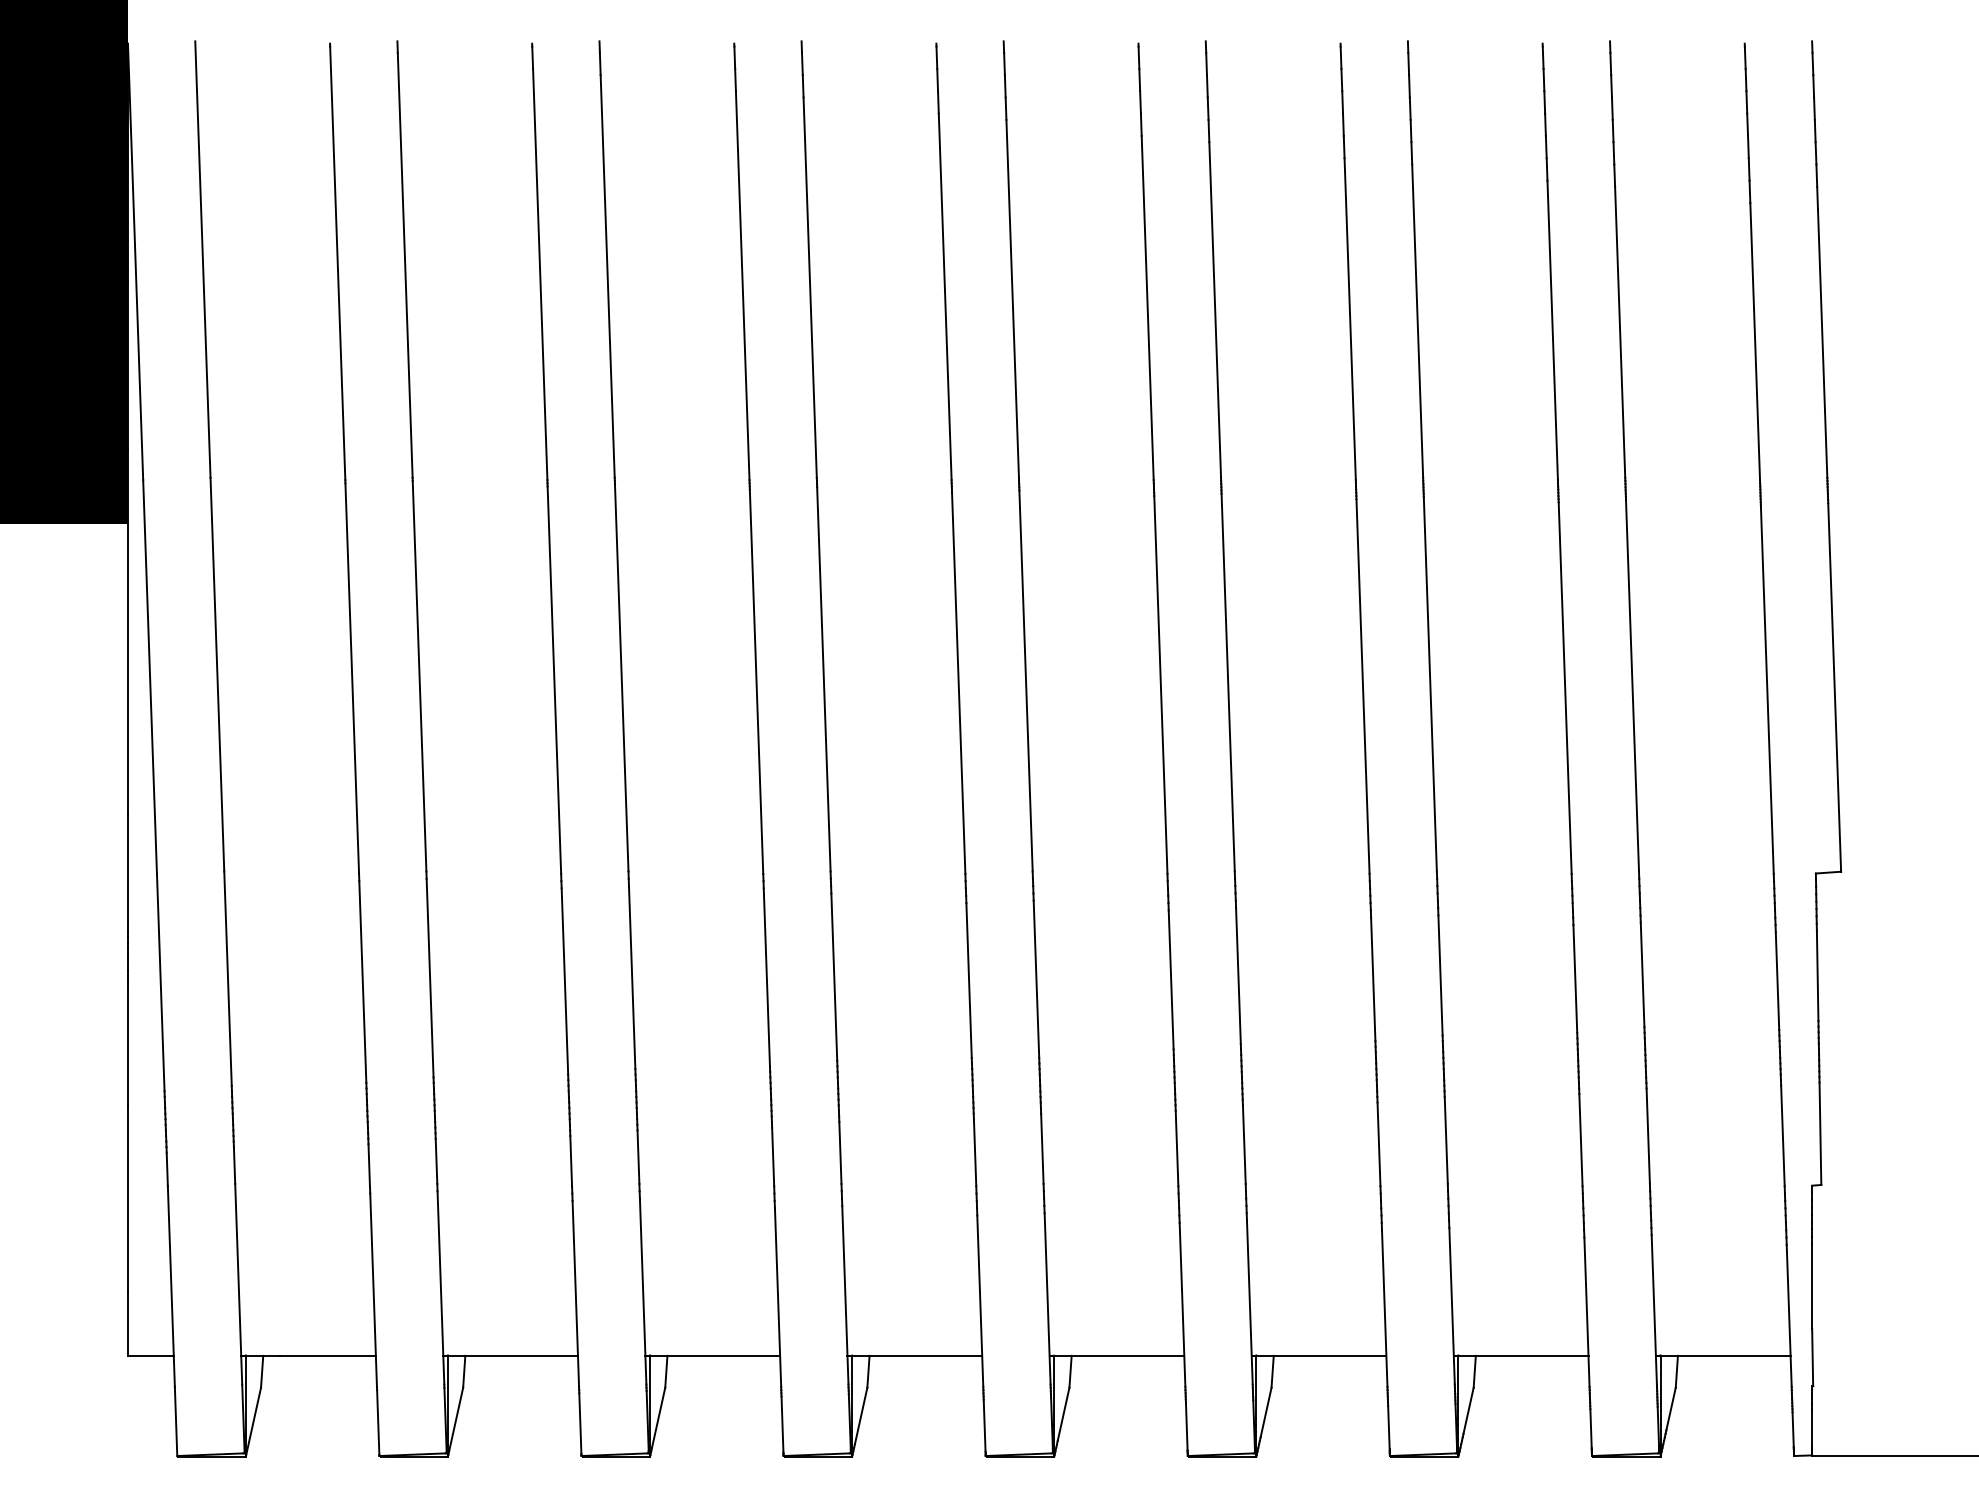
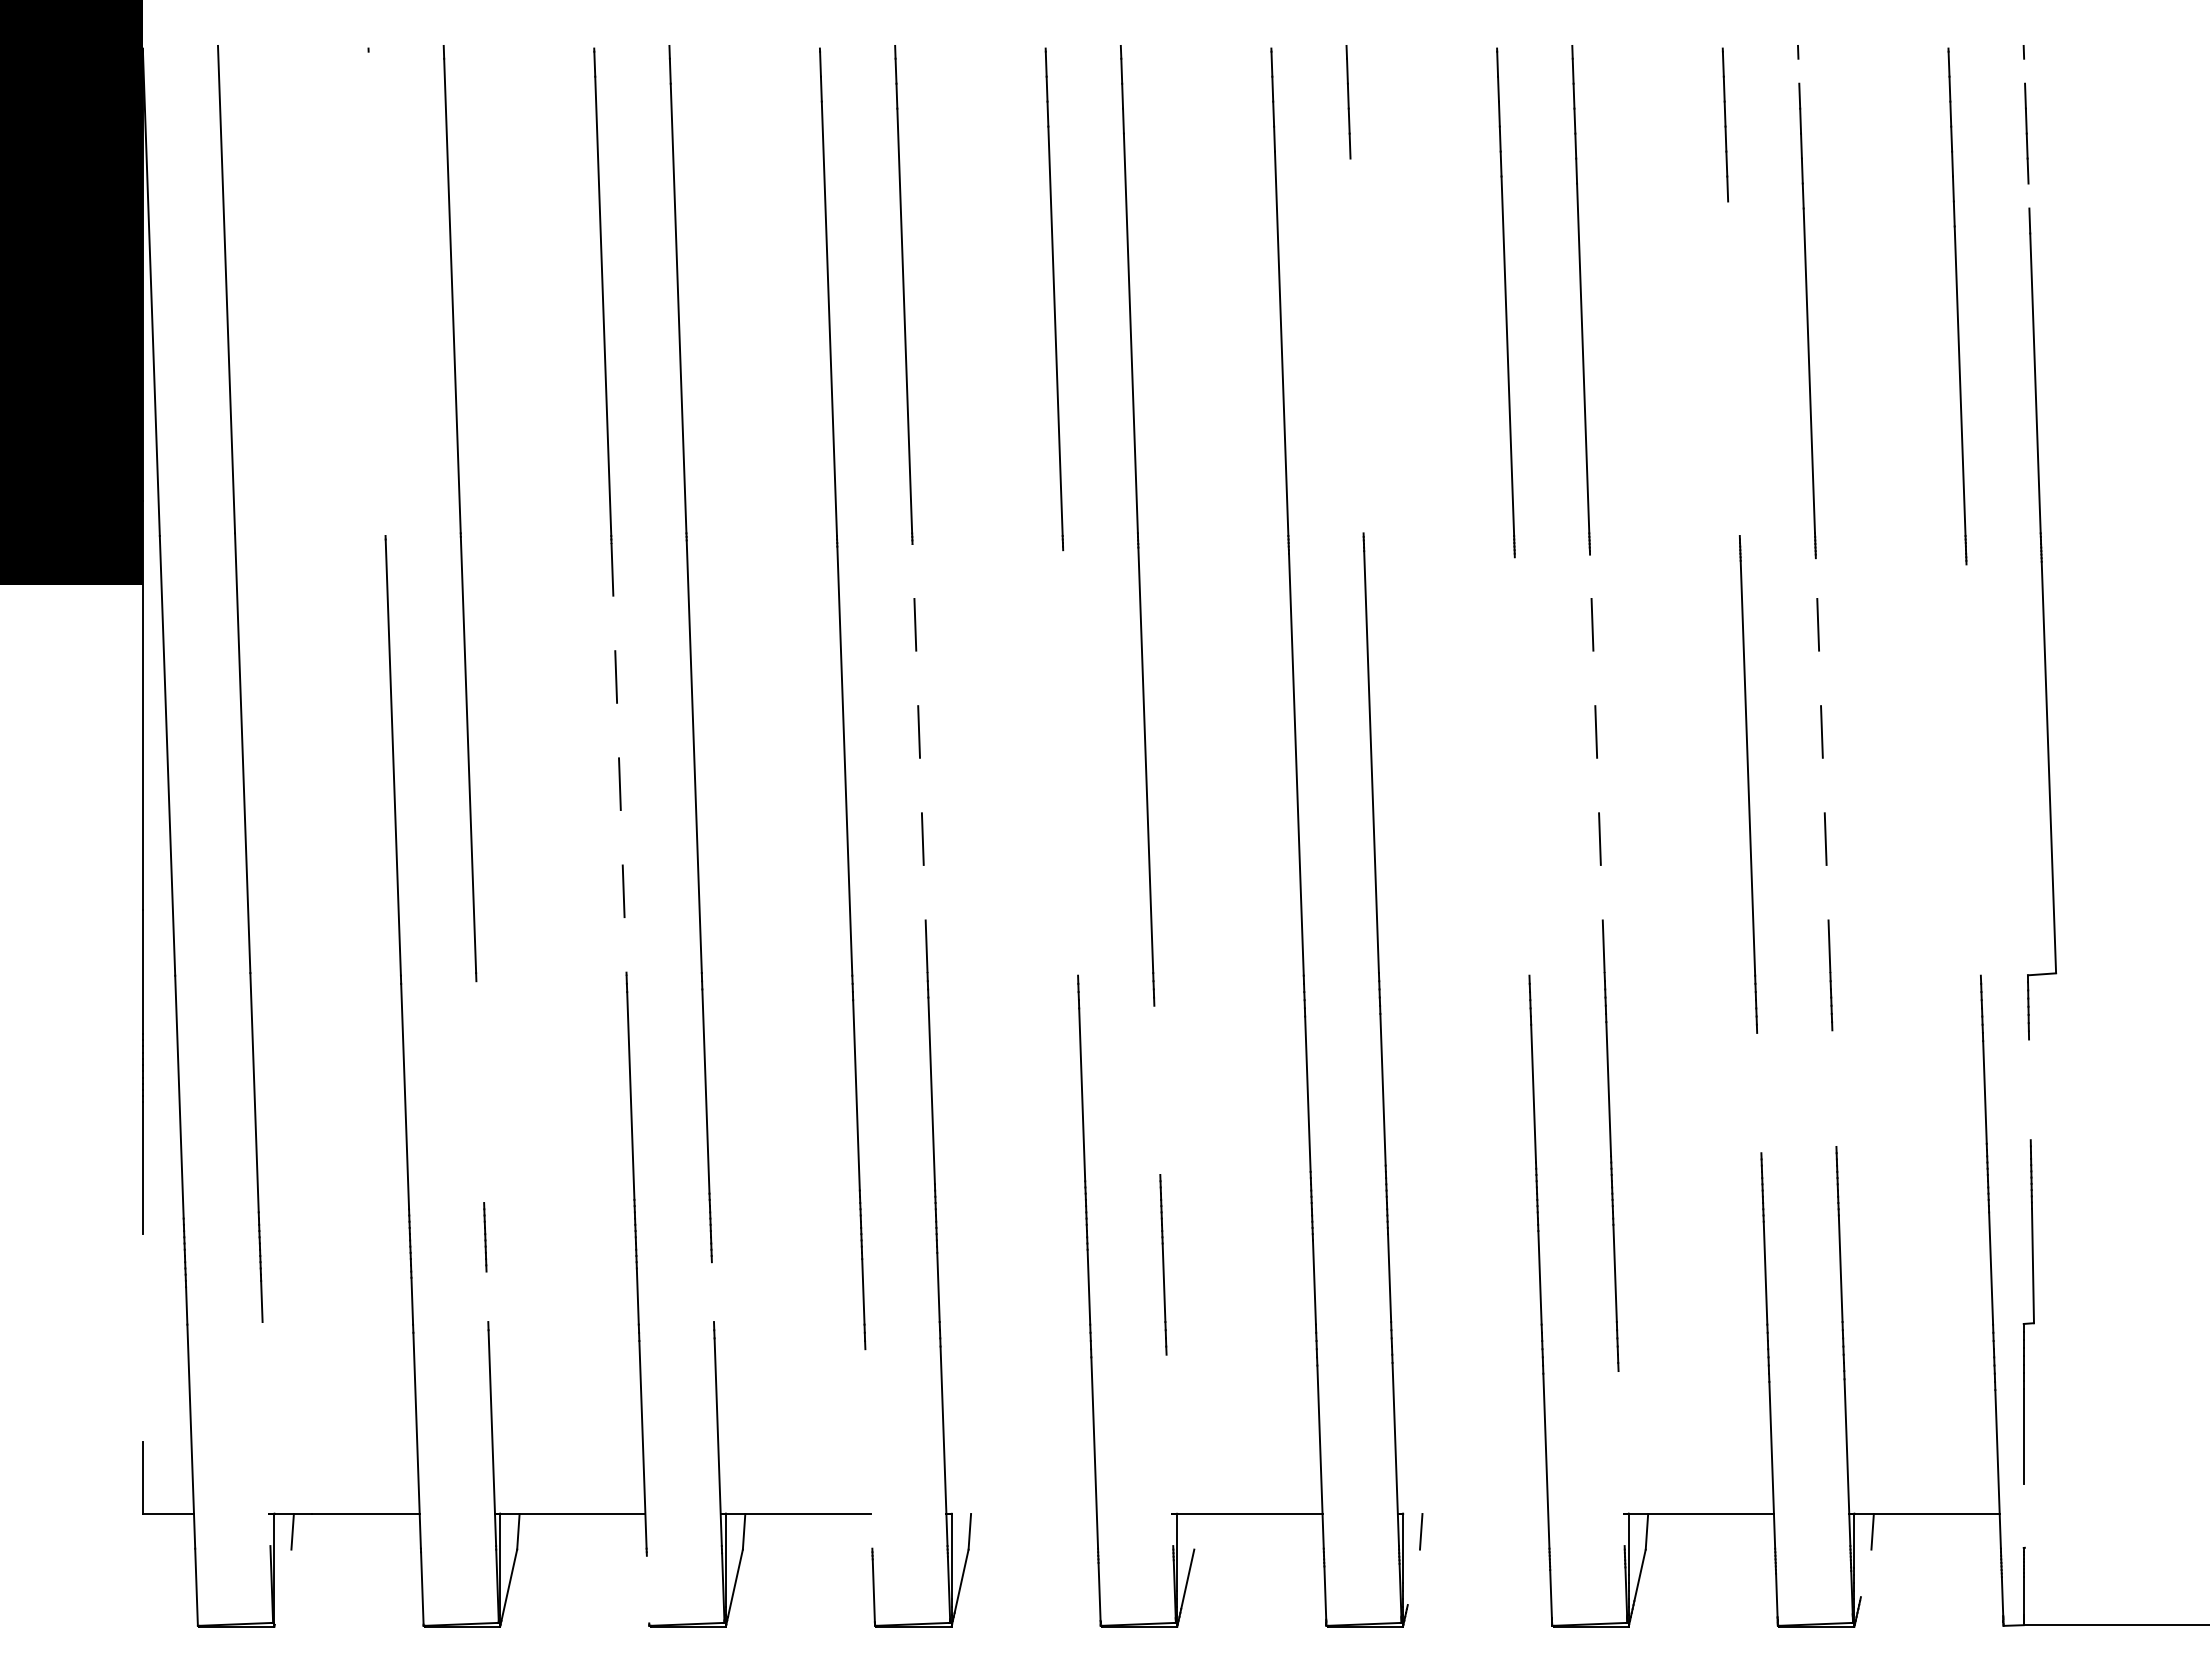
line: (1610, 63) -> (1798, 70), removed
line: (1812, 63) -> (2024, 70), removed
line: (1816, 175) -> (2028, 195), removed
line: (337, 263) -> (376, 293), removed
line: (1214, 309) -> (1356, 345), removed
line: (1552, 330) -> (1733, 368), removed
line: (824, 679) -> (920, 758), solid -> dashed
line: (554, 680) -> (619, 759), solid -> dashed
line: (958, 682) -> (1070, 762), removed
line: (1430, 683) -> (1597, 763), solid -> dashed
line: (1632, 685) -> (1823, 765), solid -> dashed
line: (1362, 686) -> (1521, 766), removed
line: (1767, 689) -> (1973, 769), removed
line: (1642, 974) -> (1834, 1088), removed
line: (1036, 975) -> (1157, 1089), removed
line: (1817, 975) -> (2029, 1089), removed
line: (430, 978) -> (480, 1092), removed
line: (1575, 978) -> (1759, 1092), removed
line: (638, 1157) -> (712, 1292), removed
line: (436, 1161) -> (487, 1296), removed
line: (127, 1198) -> (142, 1338), removed
line: (238, 1284) -> (266, 1434), removed
line: (777, 1297) -> (868, 1448), removed
line: (1047, 1298) -> (1169, 1450), removed
line: (1451, 1306) -> (1621, 1458), removed
line: (916, 1356) -> (1023, 1514), removed
line: (1321, 1356) -> (1475, 1514), removed
line: (1811, 1357) -> (2023, 1515), removed
line: (1070, 1371) -> (1195, 1531), removed
line: (1670, 1409) -> (1865, 1573), removed
line: (1265, 1412) -> (1413, 1577), removed
line: (253, 1420) -> (282, 1586), removed
line: (579, 1423) -> (647, 1589), removed

